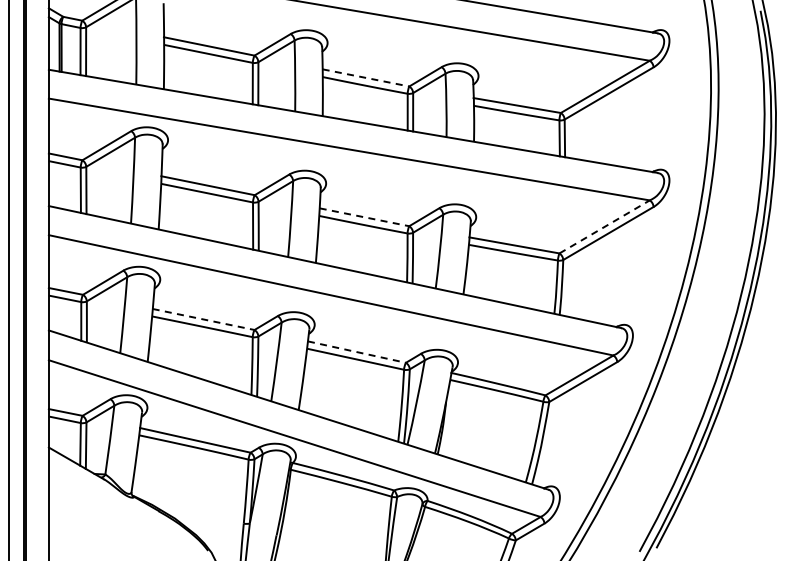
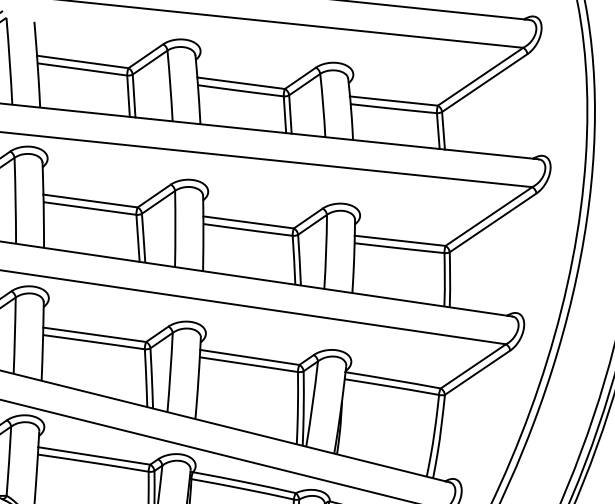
line: (366, 78) -> (241, 83), dashed -> solid
line: (364, 217) -> (248, 222), dashed -> solid
line: (605, 226) -> (489, 216), dashed -> solid
line: (204, 319) -> (95, 334), dashed -> solid
line: (357, 352) -> (250, 357), dashed -> solid

